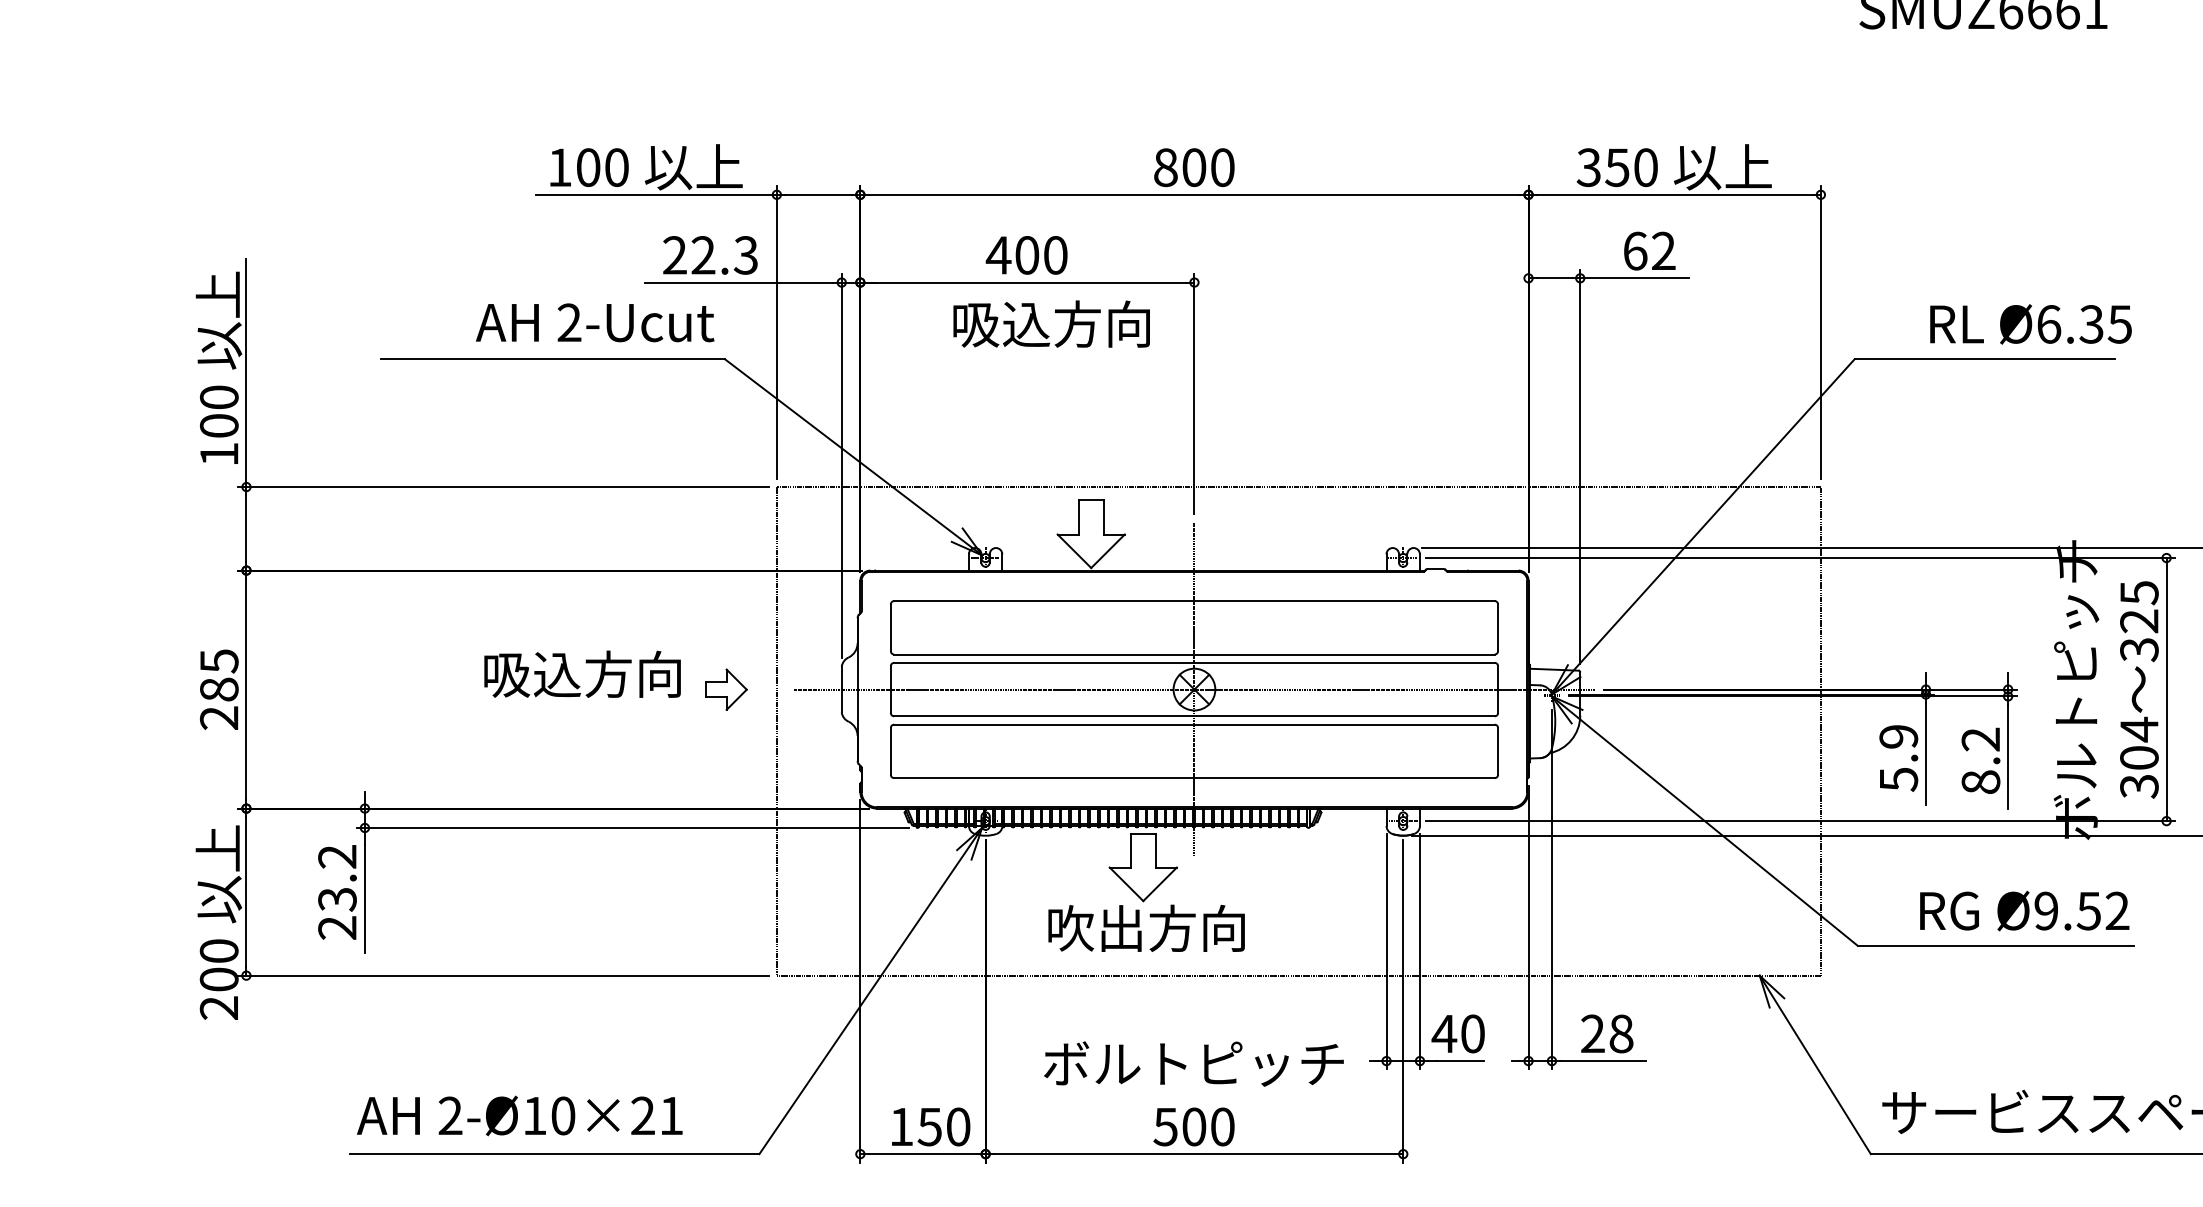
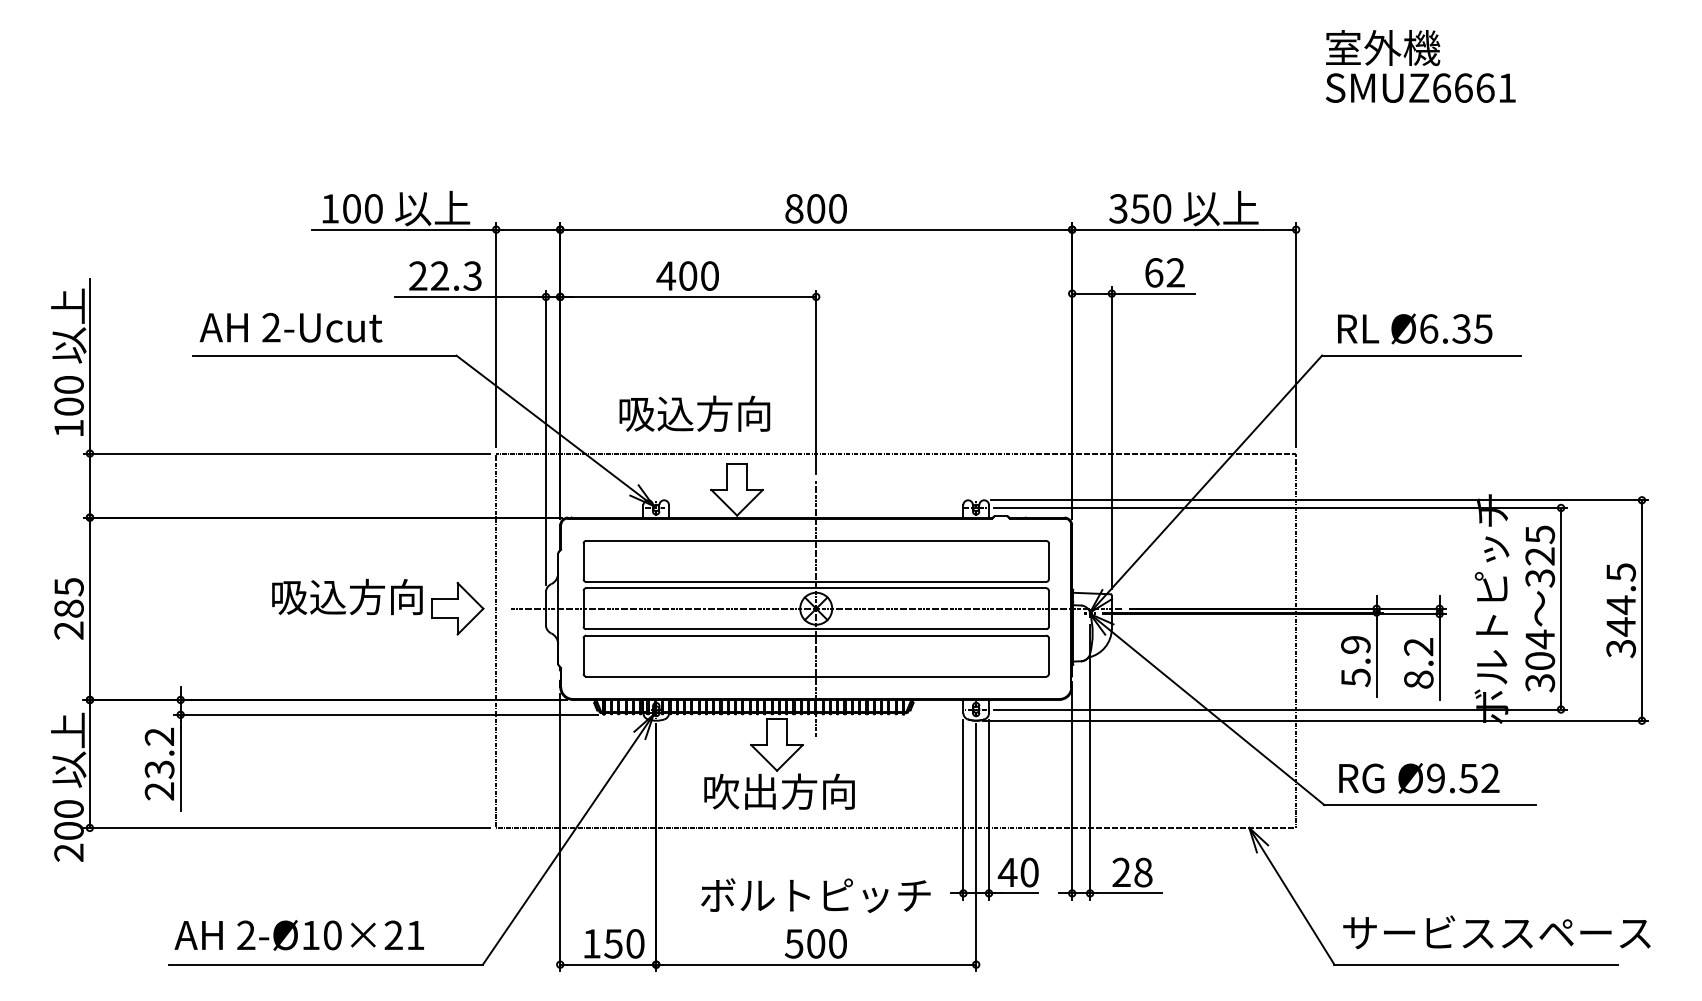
text: (594, 322) -> (290, 327), moved
text: (1051, 323) -> (694, 413), moved
text: (2031, 323) -> (1415, 328), moved
part: (726, 689) -> (457, 608), size x1.67
text: (2024, 911) -> (1419, 778), moved

